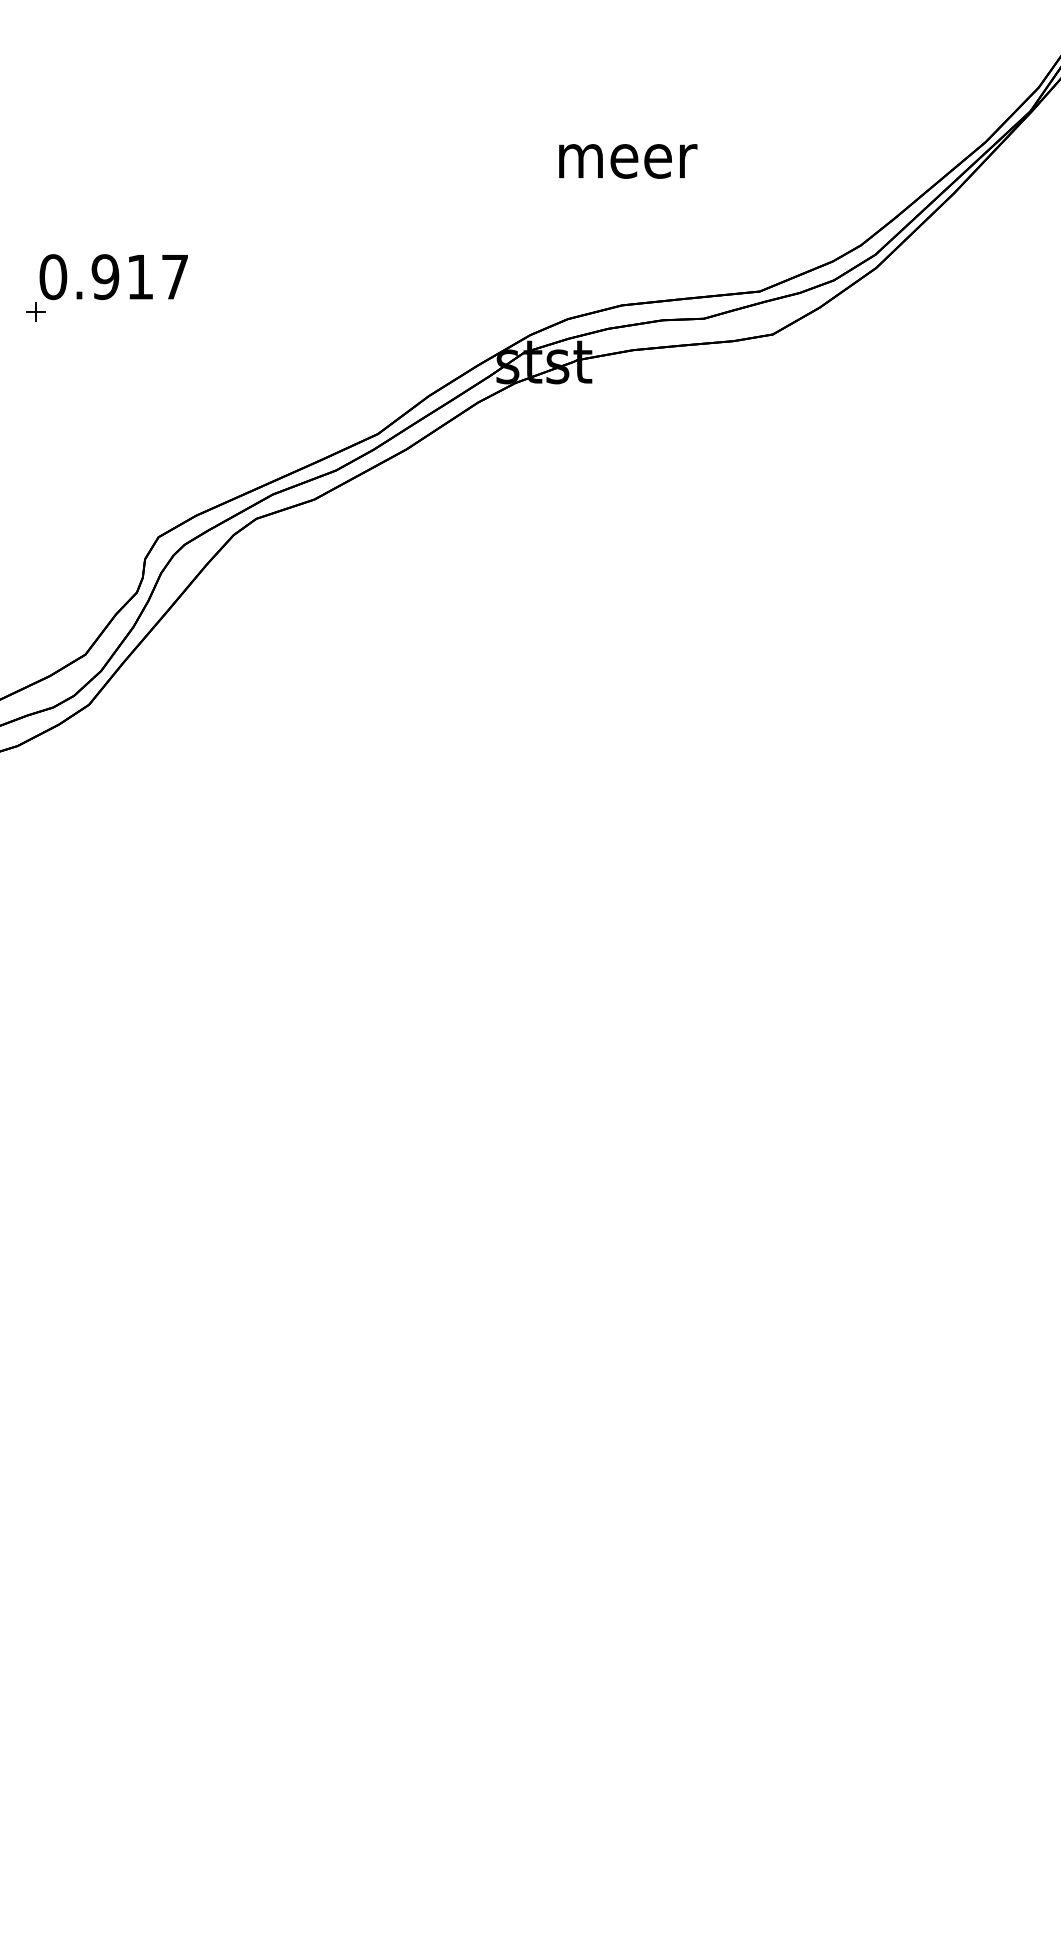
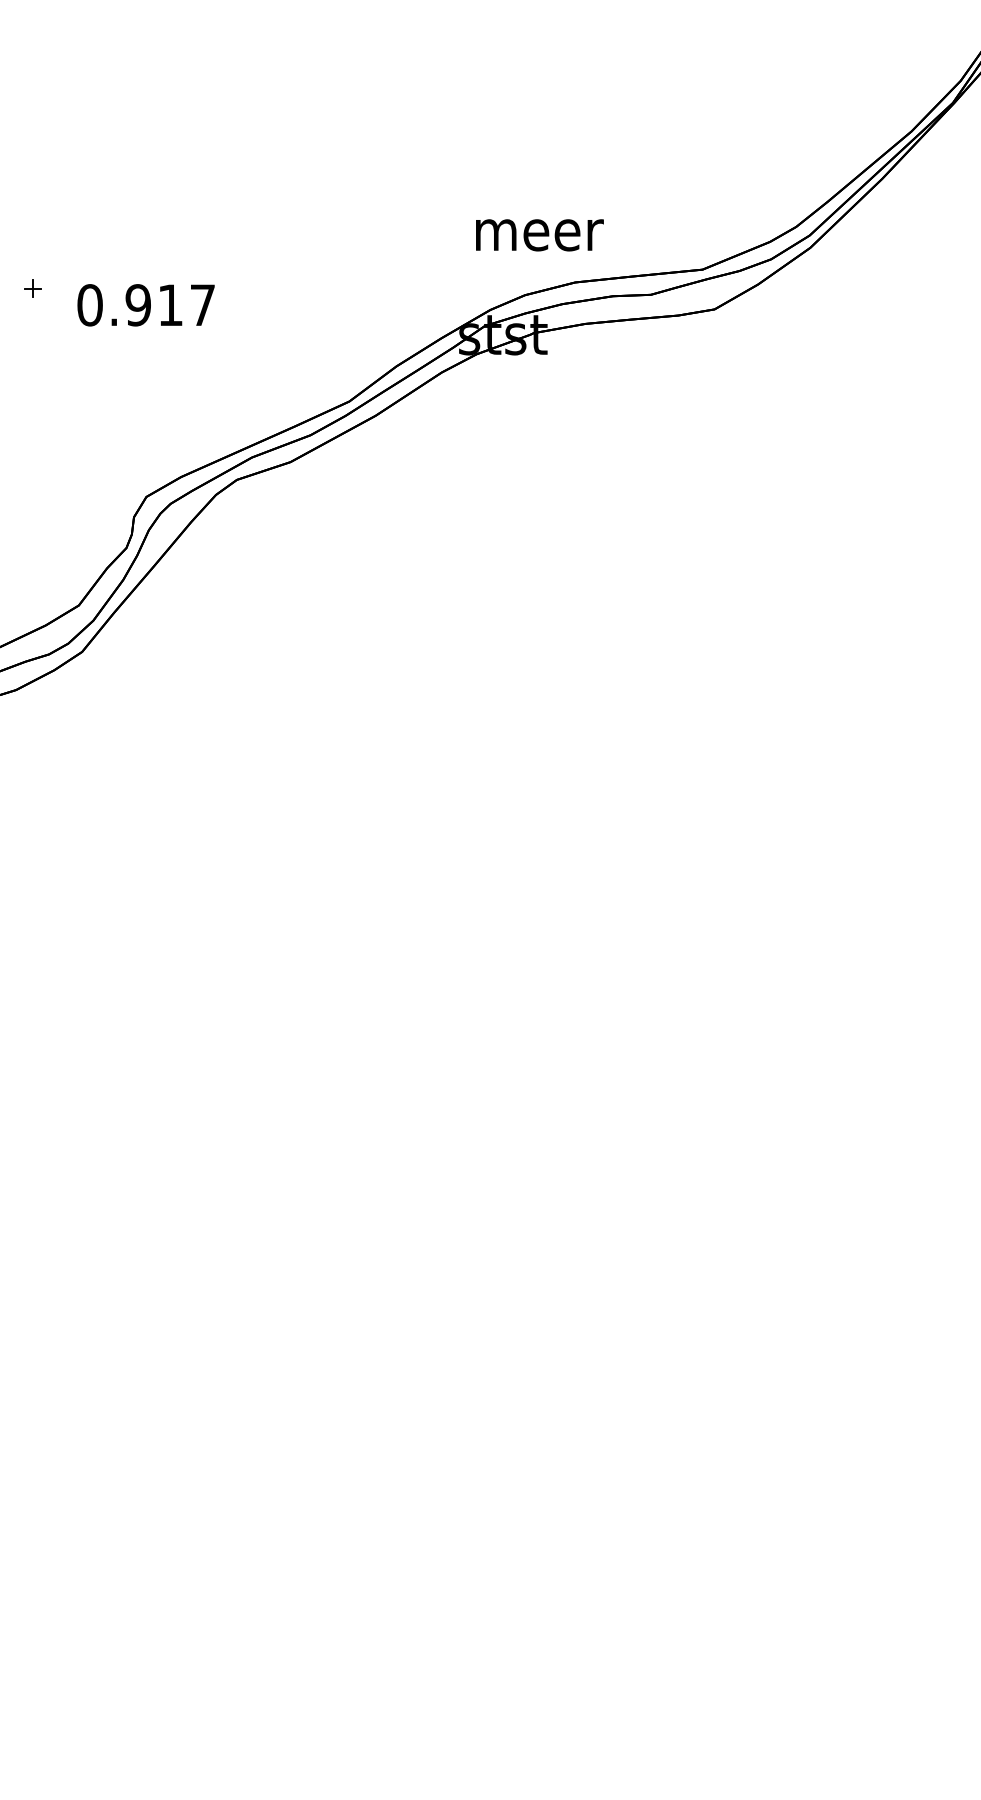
text: (627, 161) -> (539, 235), moved
text: (113, 277) -> (145, 305), moved

